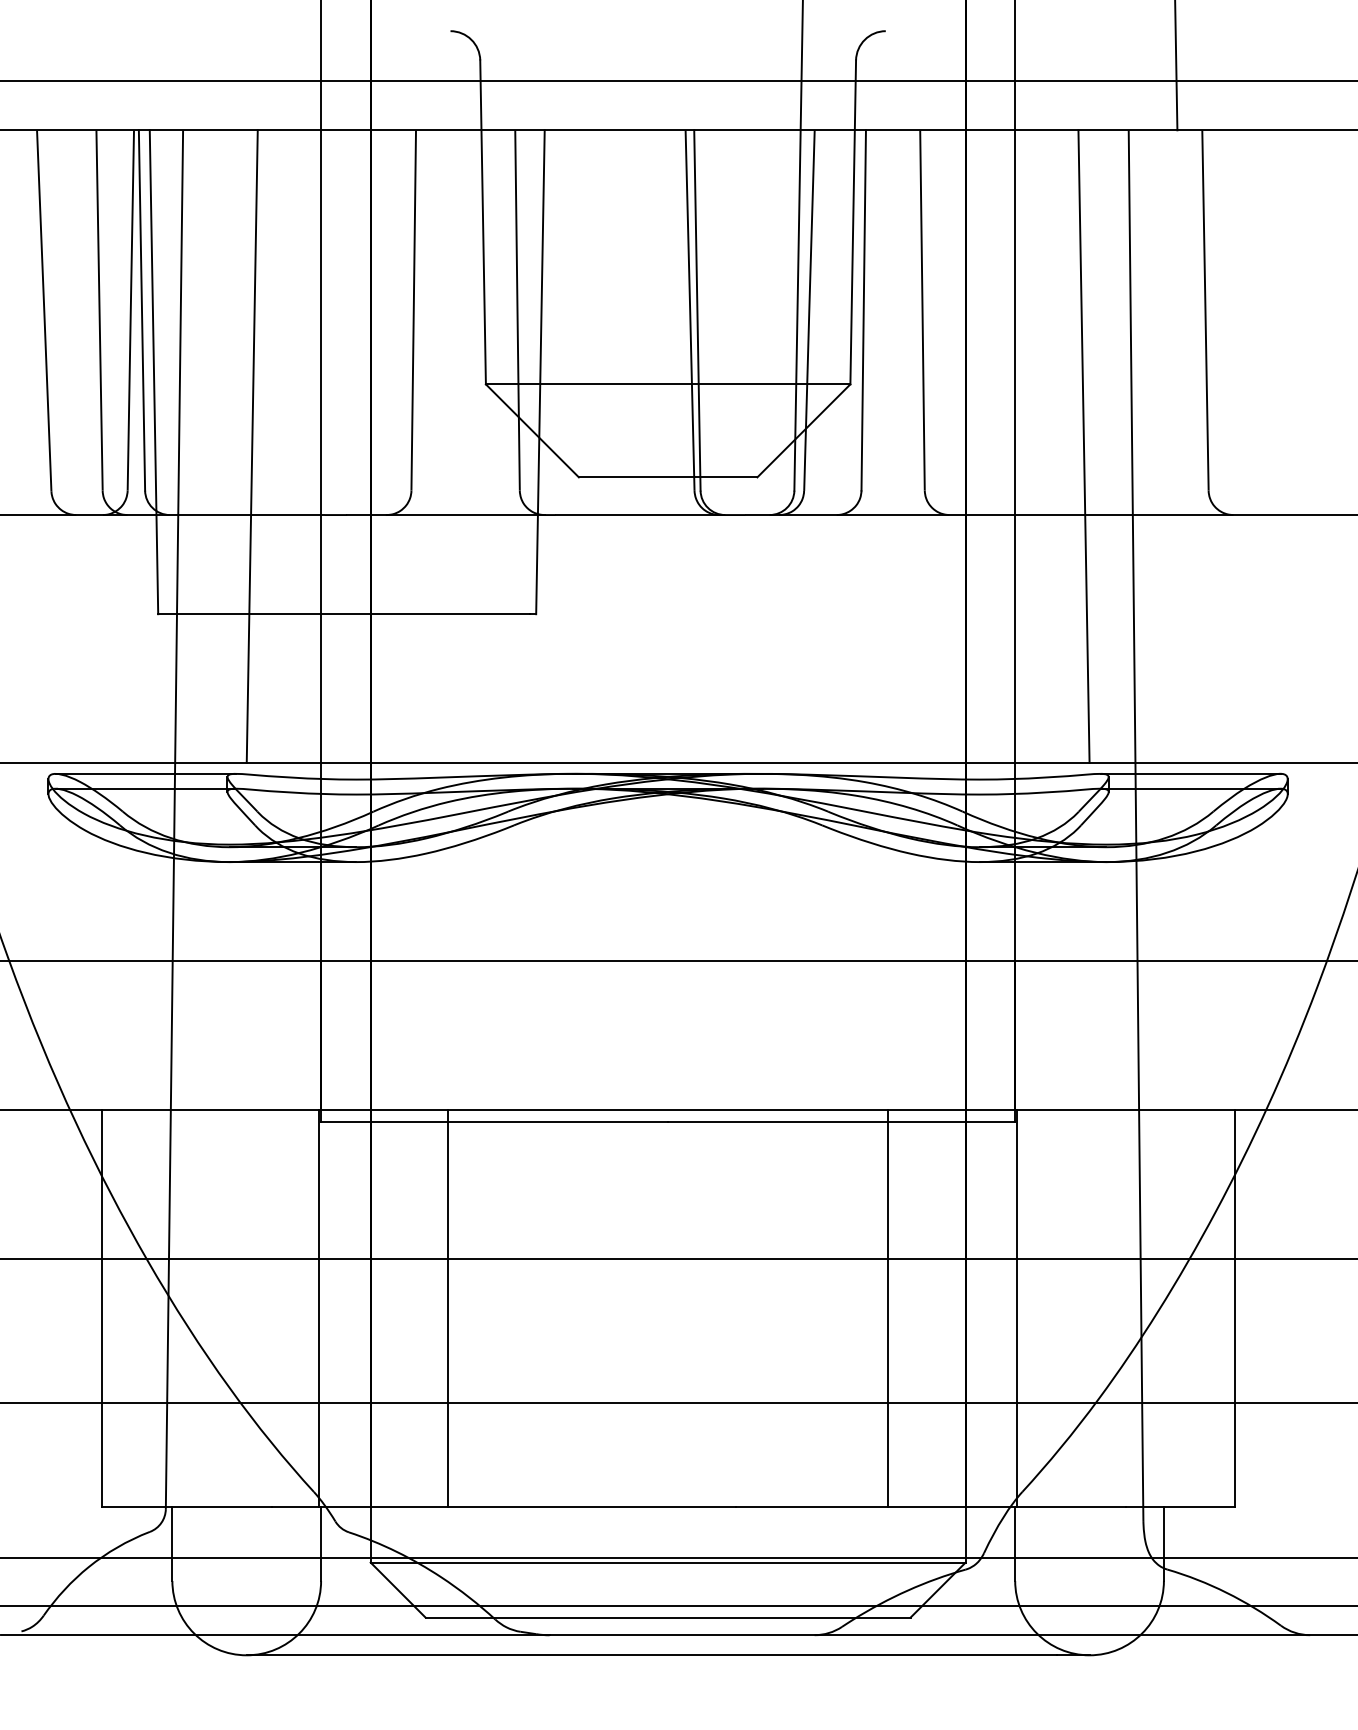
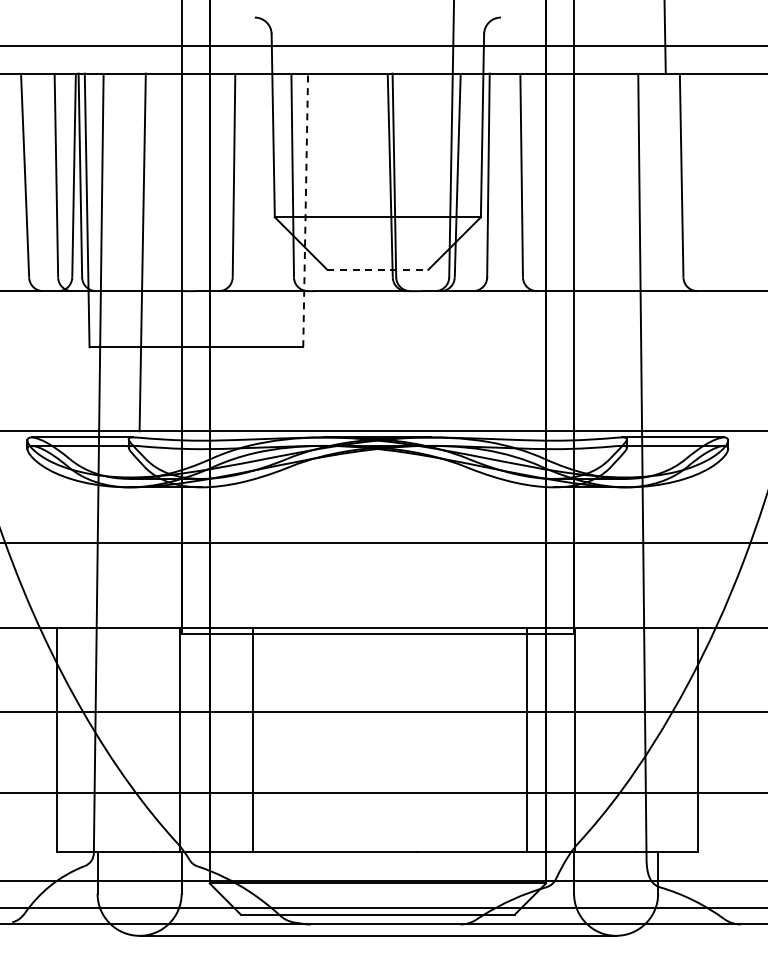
line: (540, 372) -> (305, 210), solid -> dashed
line: (1083, 446) -> (612, 252), removed
line: (669, 476) -> (378, 269), solid -> dashed
line: (888, 1308) -> (527, 739), moved

